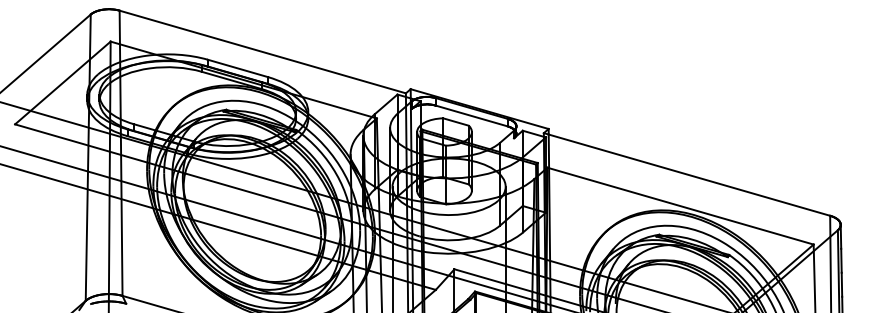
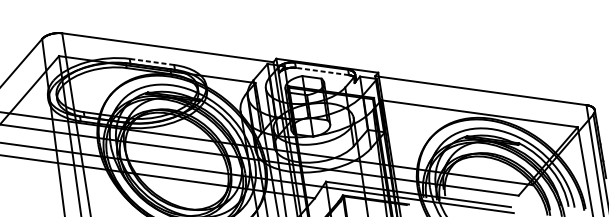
line: (237, 68) -> (151, 62), solid -> dashed
line: (471, 115) -> (322, 71), solid -> dashed

